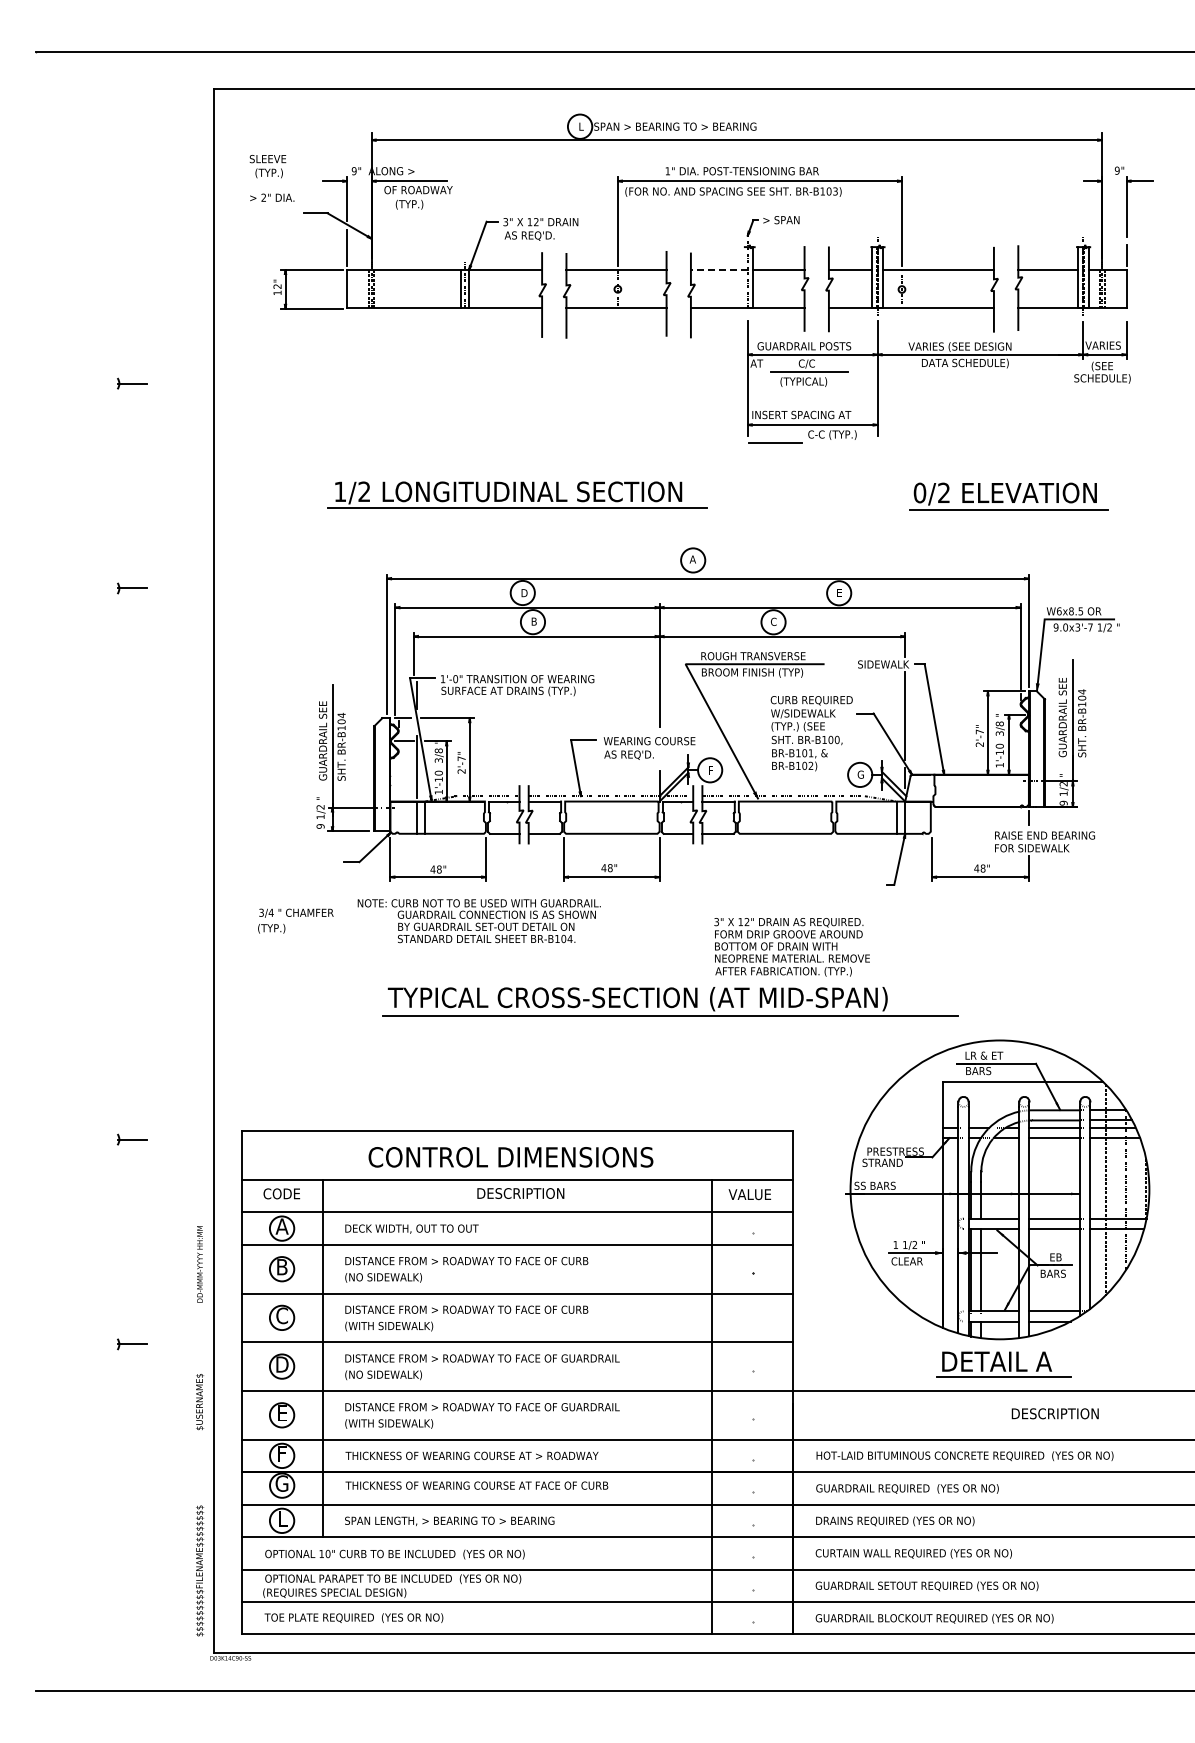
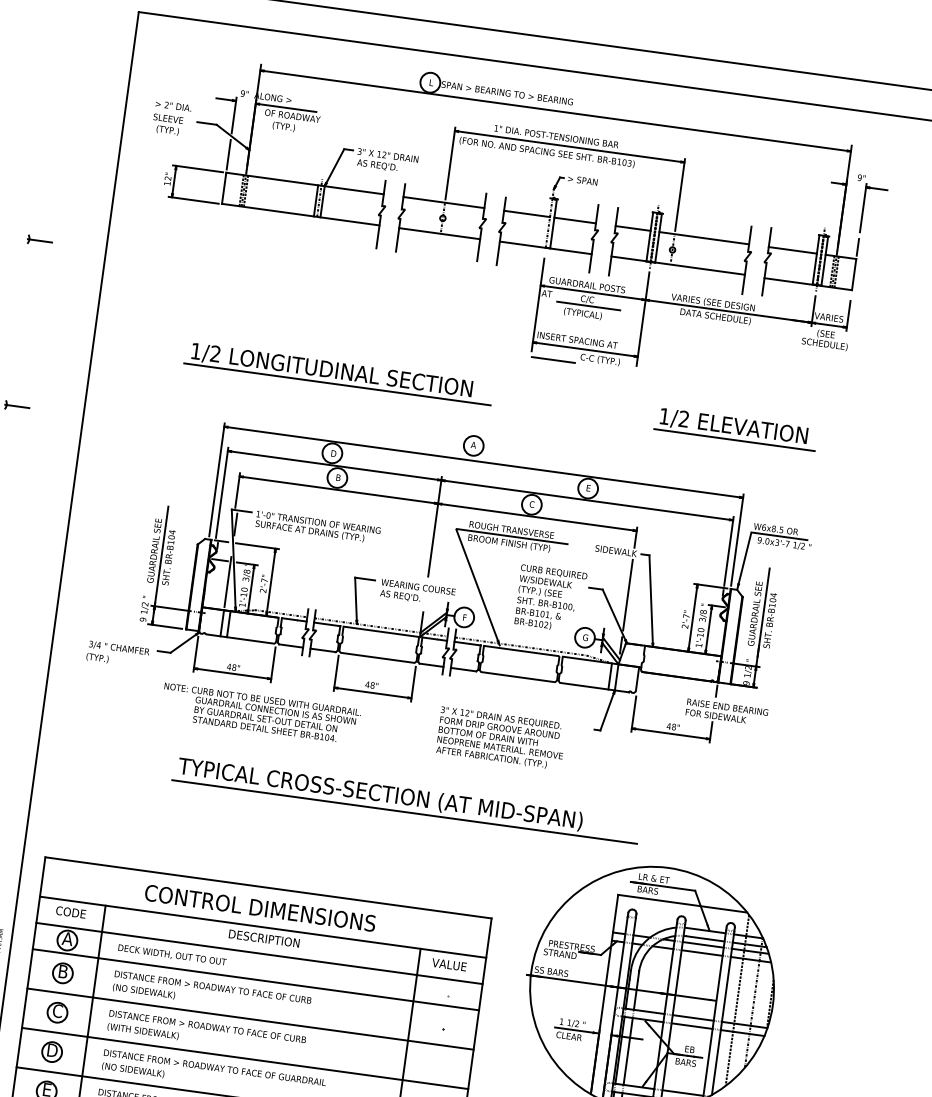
text: (267, 166) -> (167, 124), moved
line: (718, 269) -> (526, 213), dashed -> solid
text: (919, 492) -> (664, 416), 0/2 -> 1/2
text: (295, 920) -> (117, 654), moved
text: (791, 947) -> (500, 738), moved

